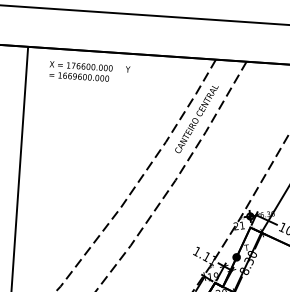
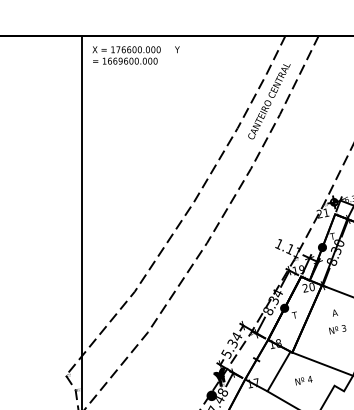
text: (89, 72) -> (135, 55), moved

